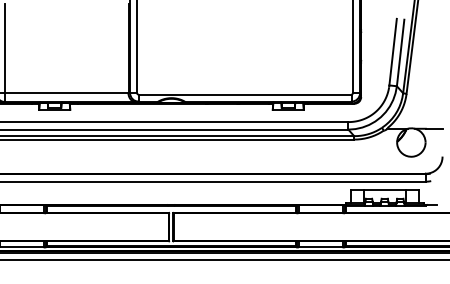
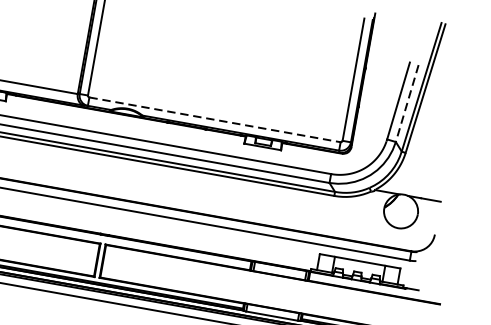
line: (400, 53) -> (406, 104), solid -> dashed
line: (245, 94) -> (215, 119), solid -> dashed

